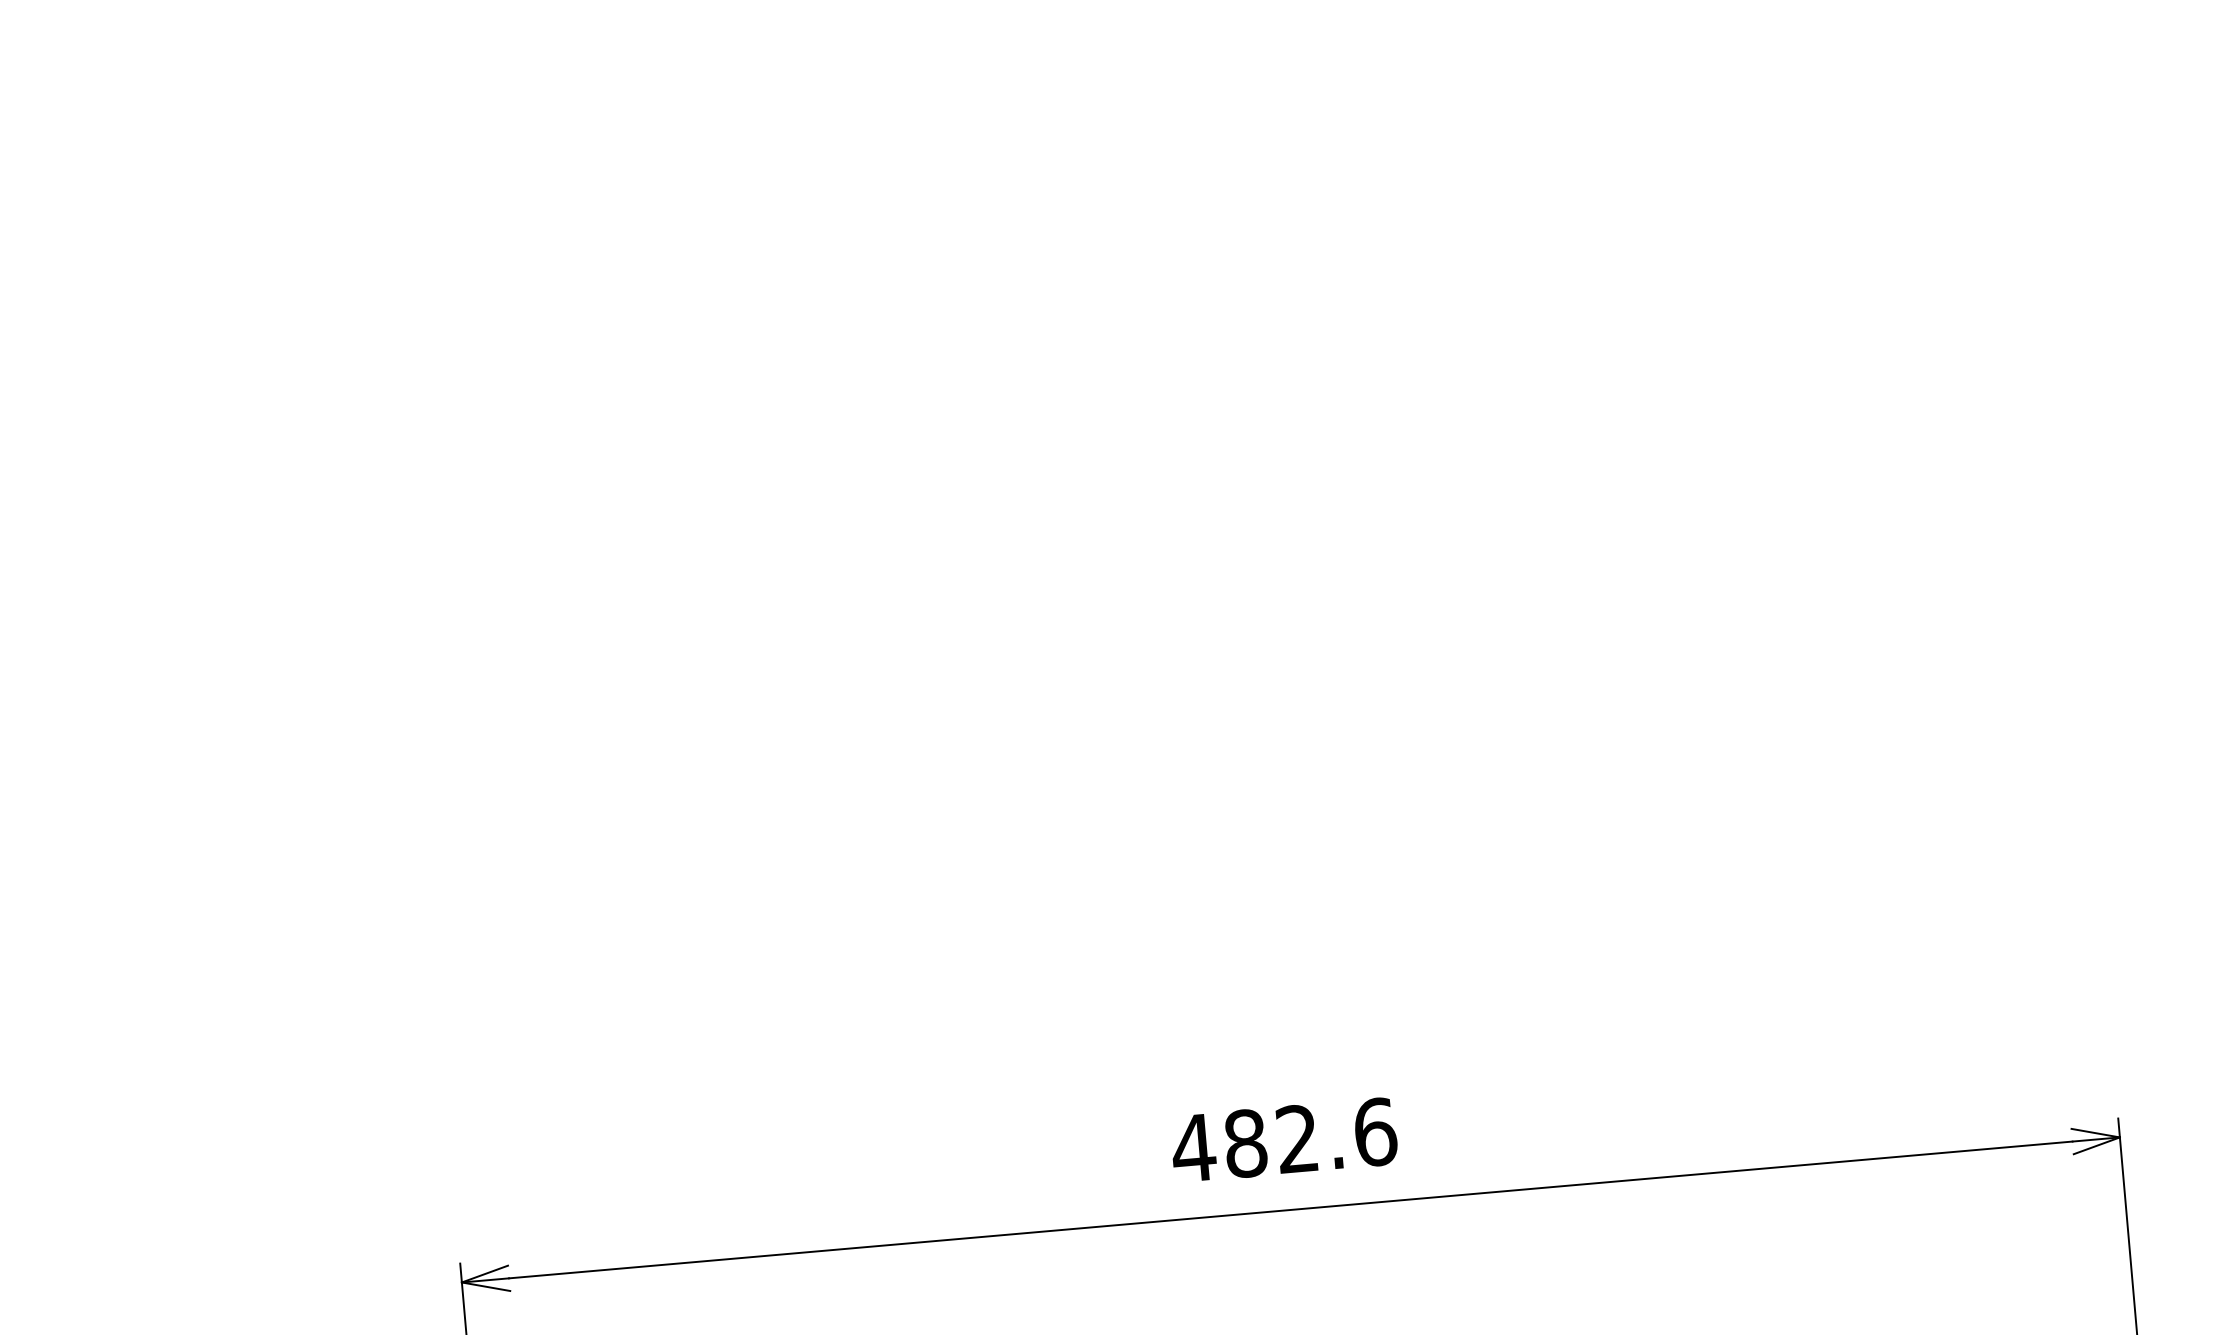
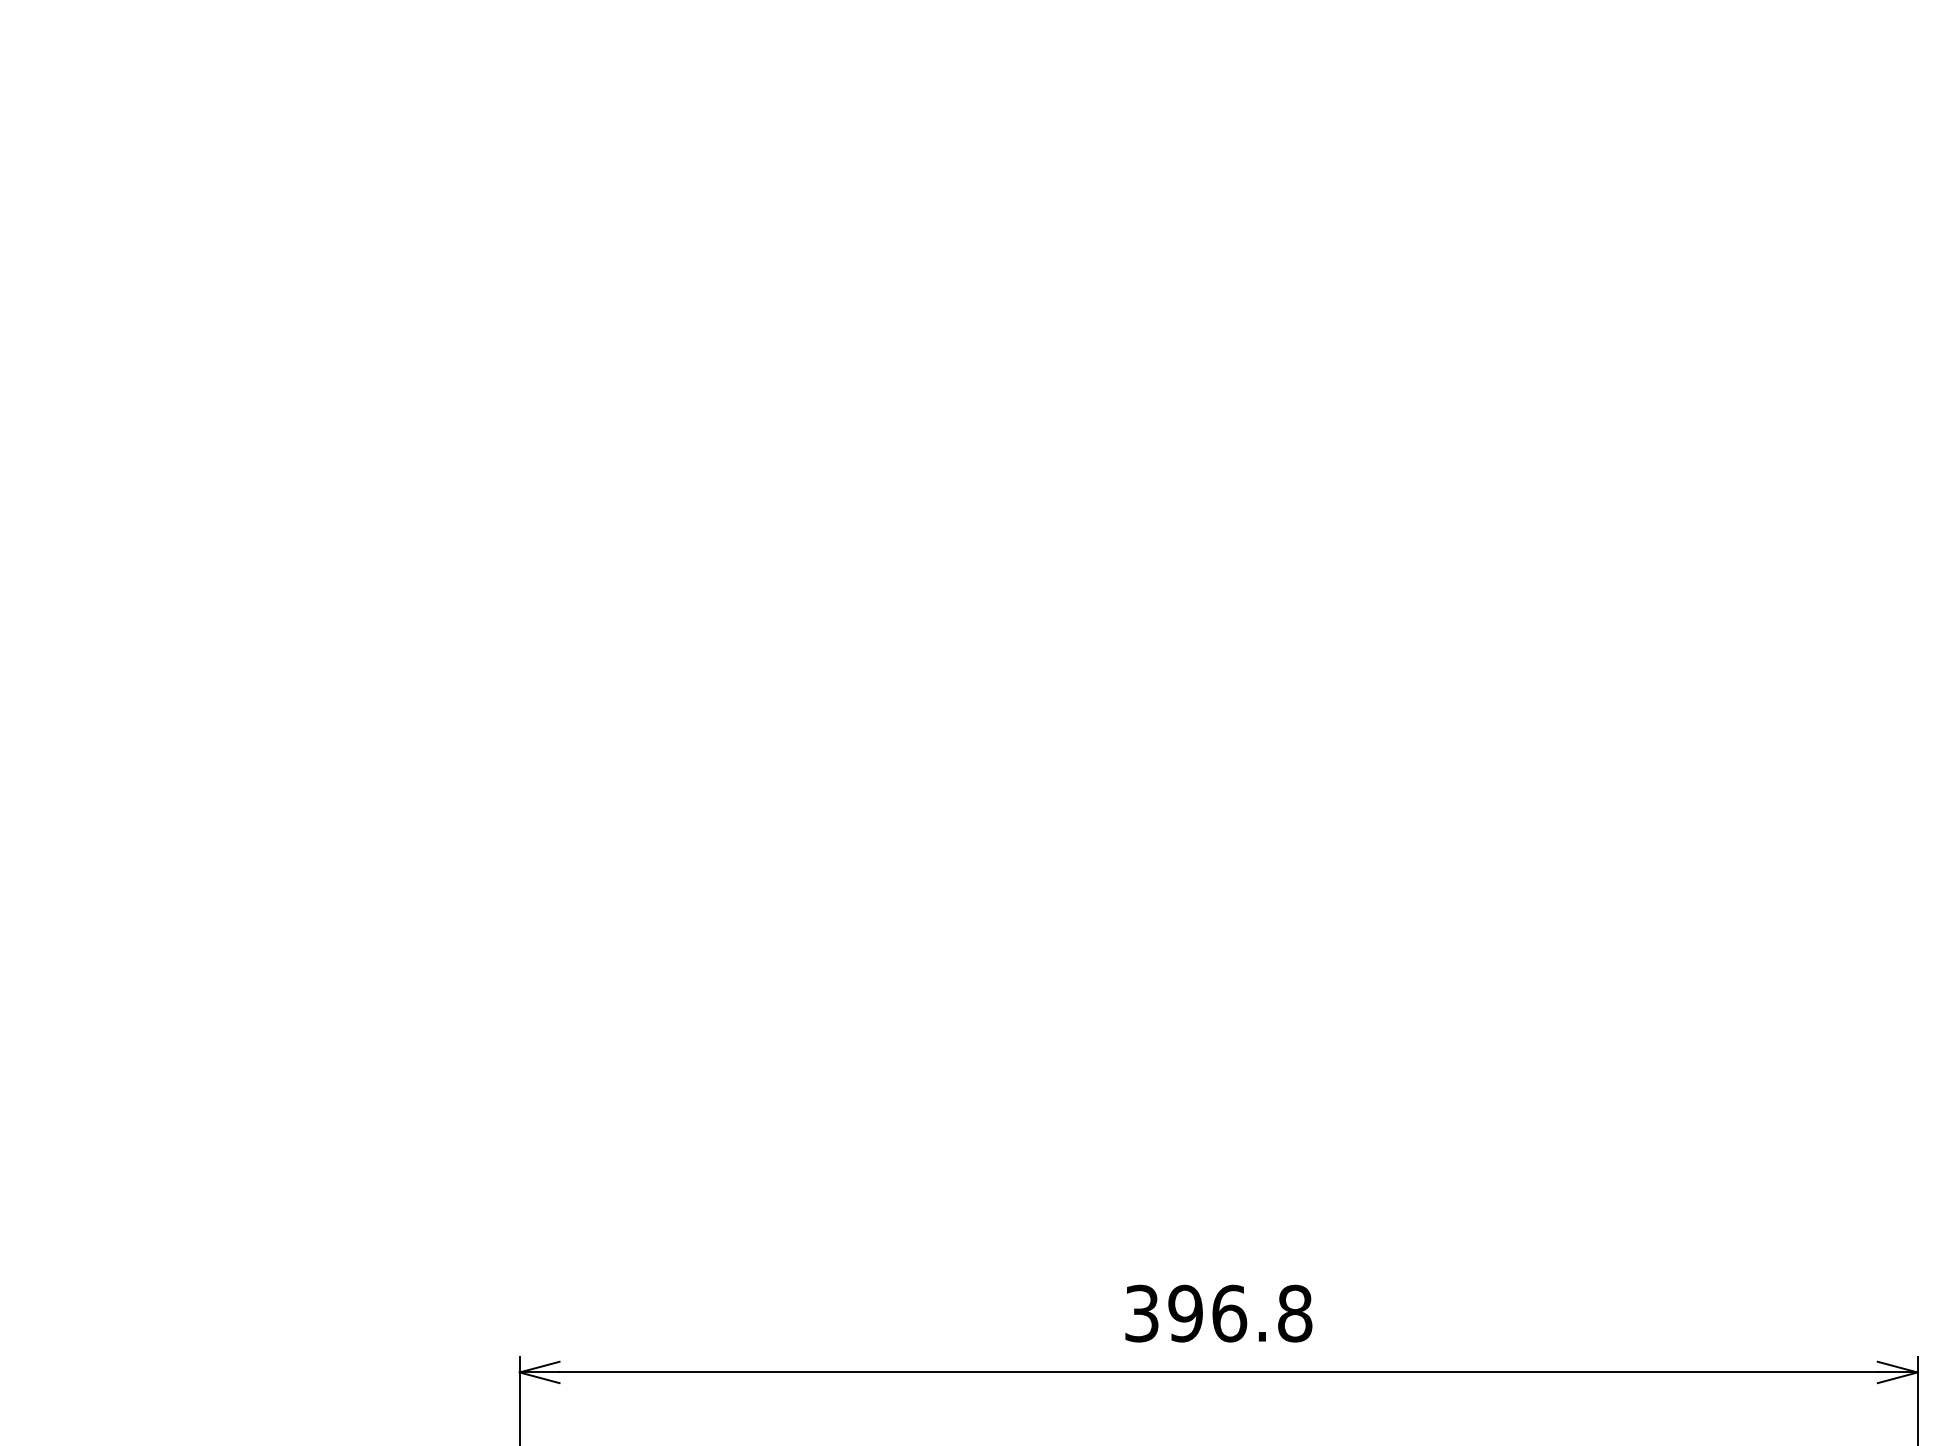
text: (1283, 1140) -> (1217, 1313), 482.6 -> 396.8

